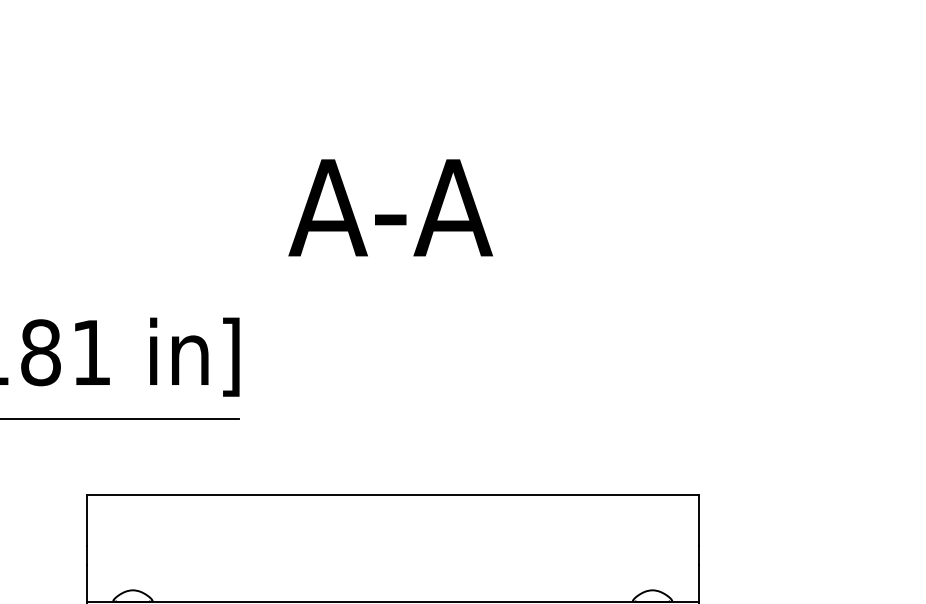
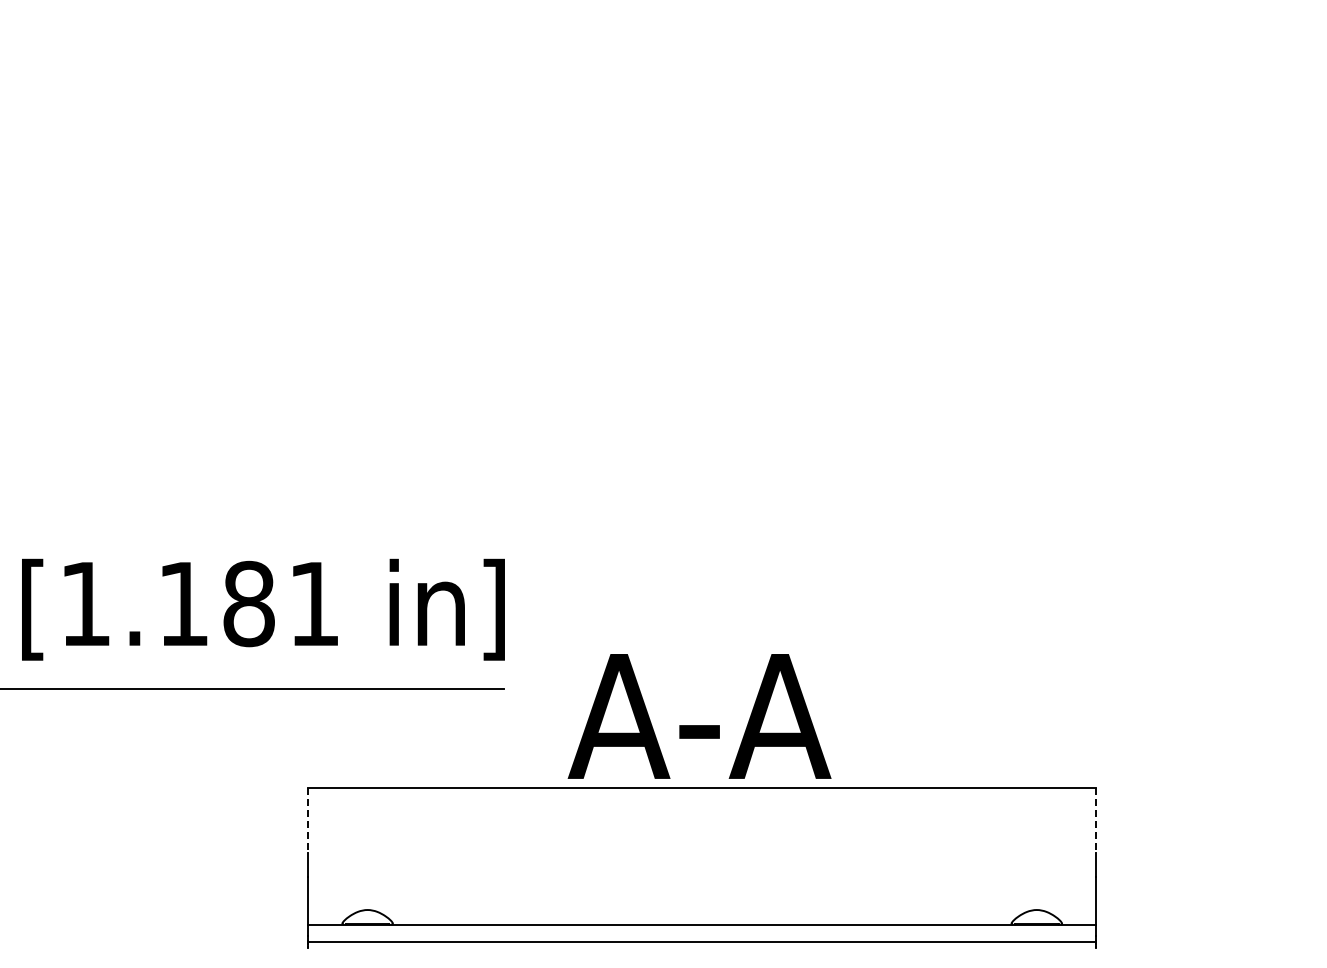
text: (390, 207) -> (699, 716), moved
line: (87, 520) -> (308, 820), solid -> dashed
line: (698, 520) -> (1096, 820), solid -> dashed

